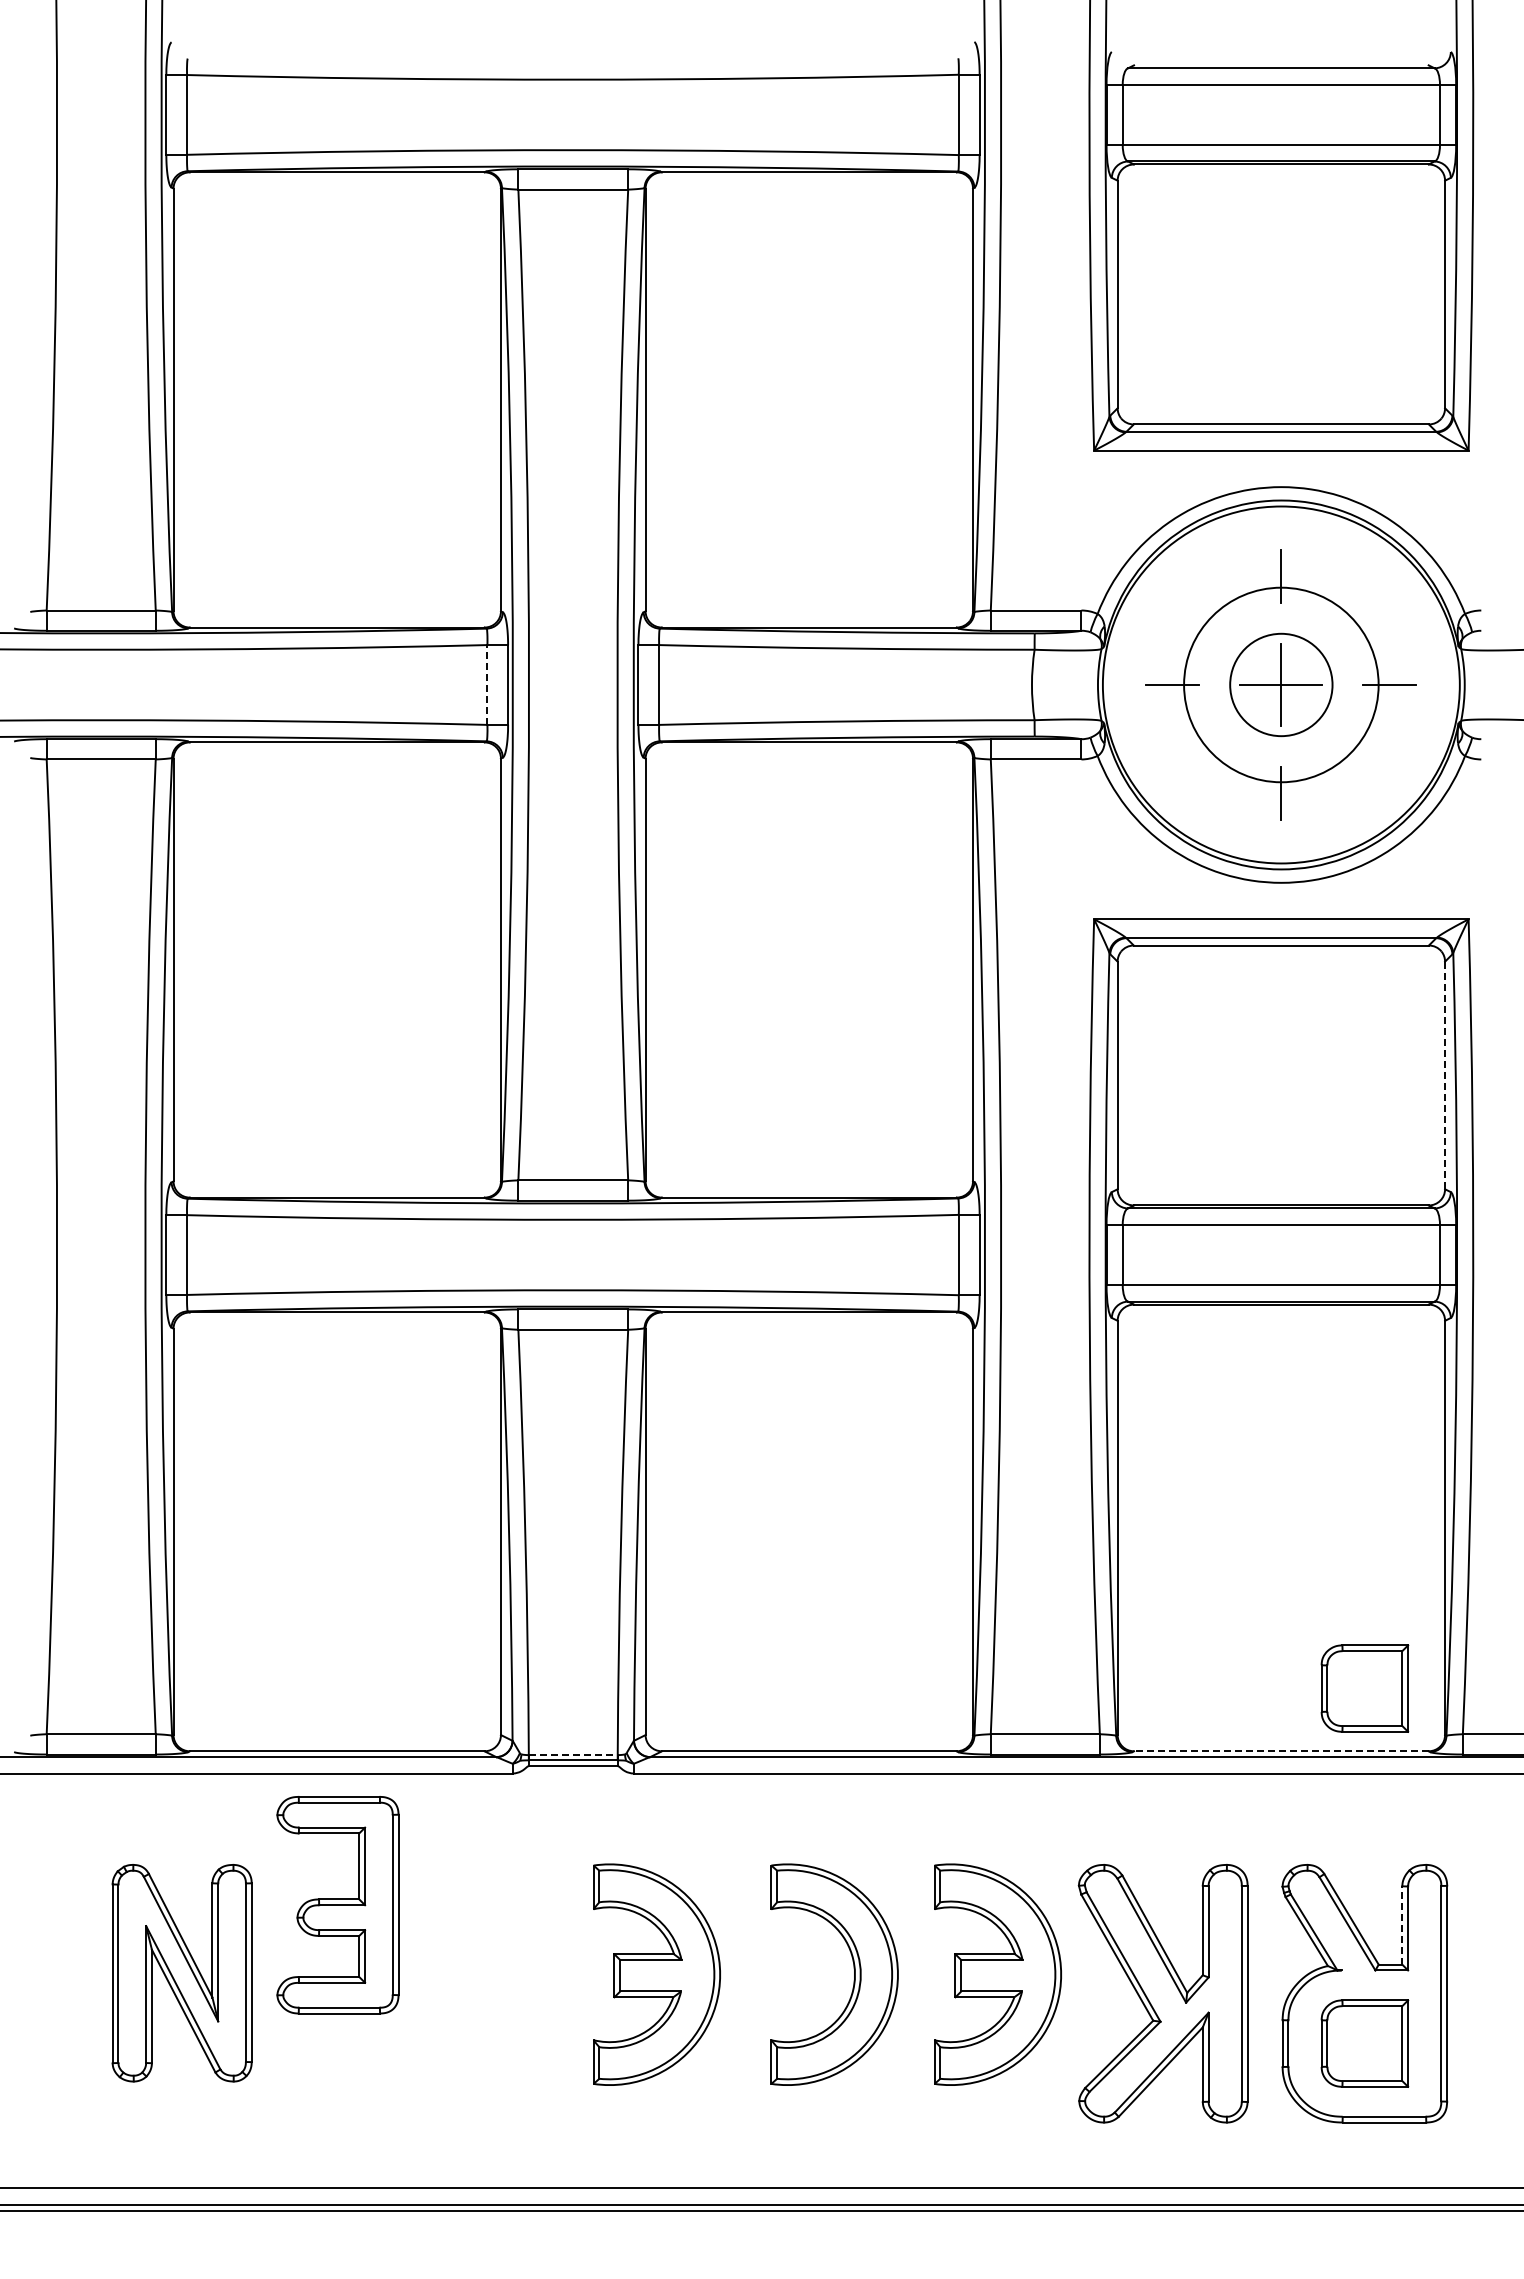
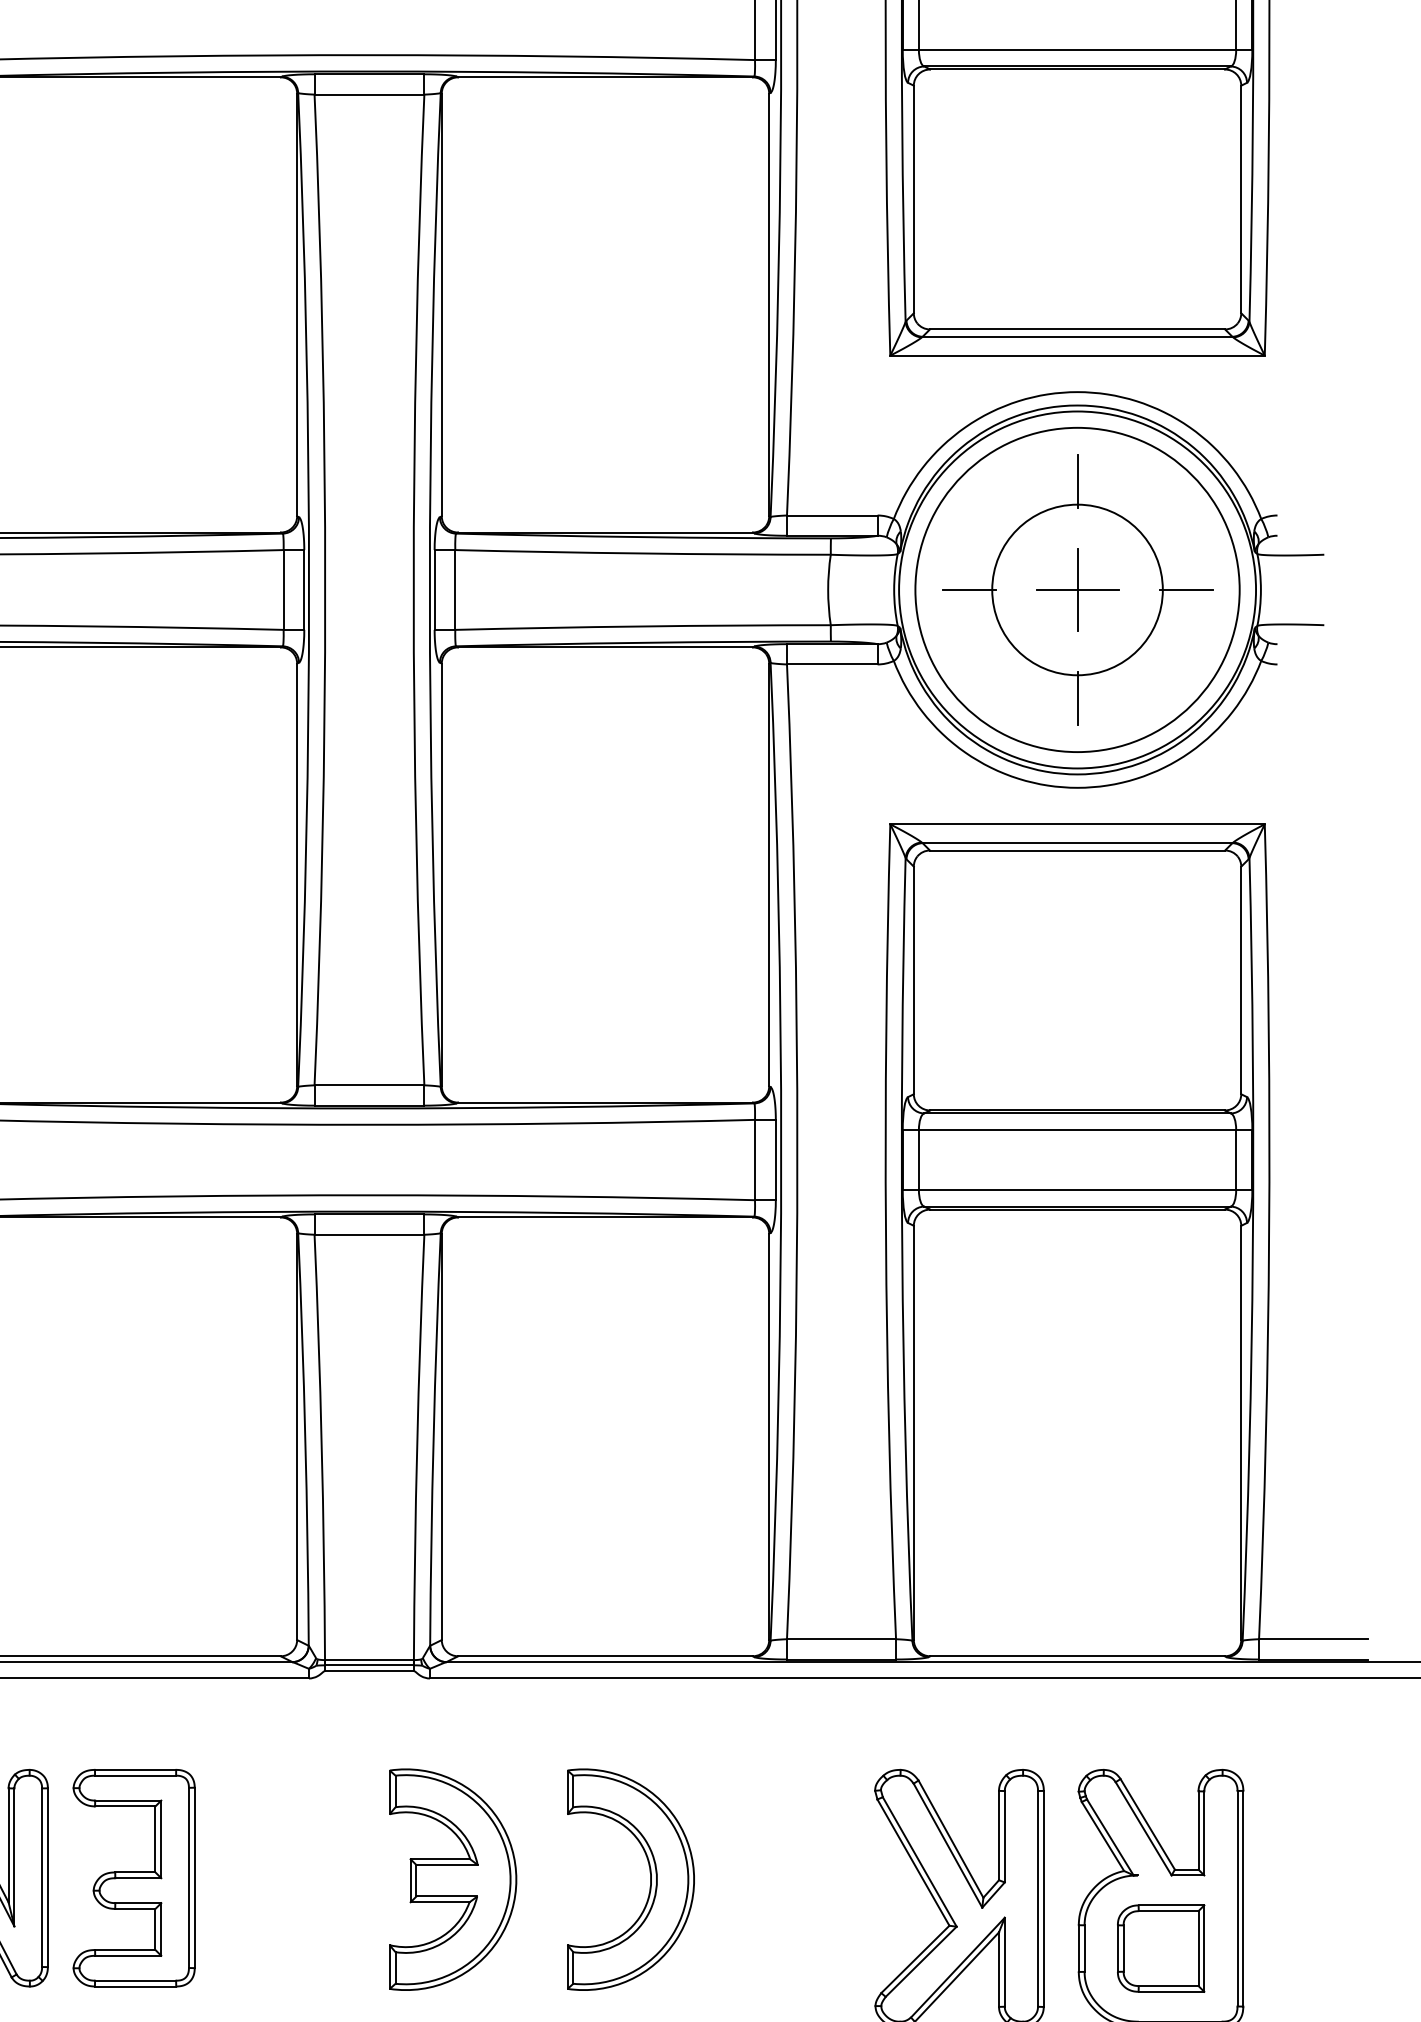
line: (487, 684) -> (283, 589), dashed -> solid
circle: (1281, 684) -> (1077, 589), size x1.67
circle: (1281, 684) -> (1077, 589), size x1.67
line: (1445, 1075) -> (1241, 980), dashed -> solid
part: (1364, 1688) -> (1160, 1593), removed
line: (1280, 1751) -> (1076, 1656), dashed -> solid
line: (573, 1755) -> (369, 1660), dashed -> solid
part: (337, 1905) -> (133, 1878), moved
line: (1402, 1925) -> (1198, 1830), dashed -> solid
part: (997, 1974) -> (793, 1879), removed

